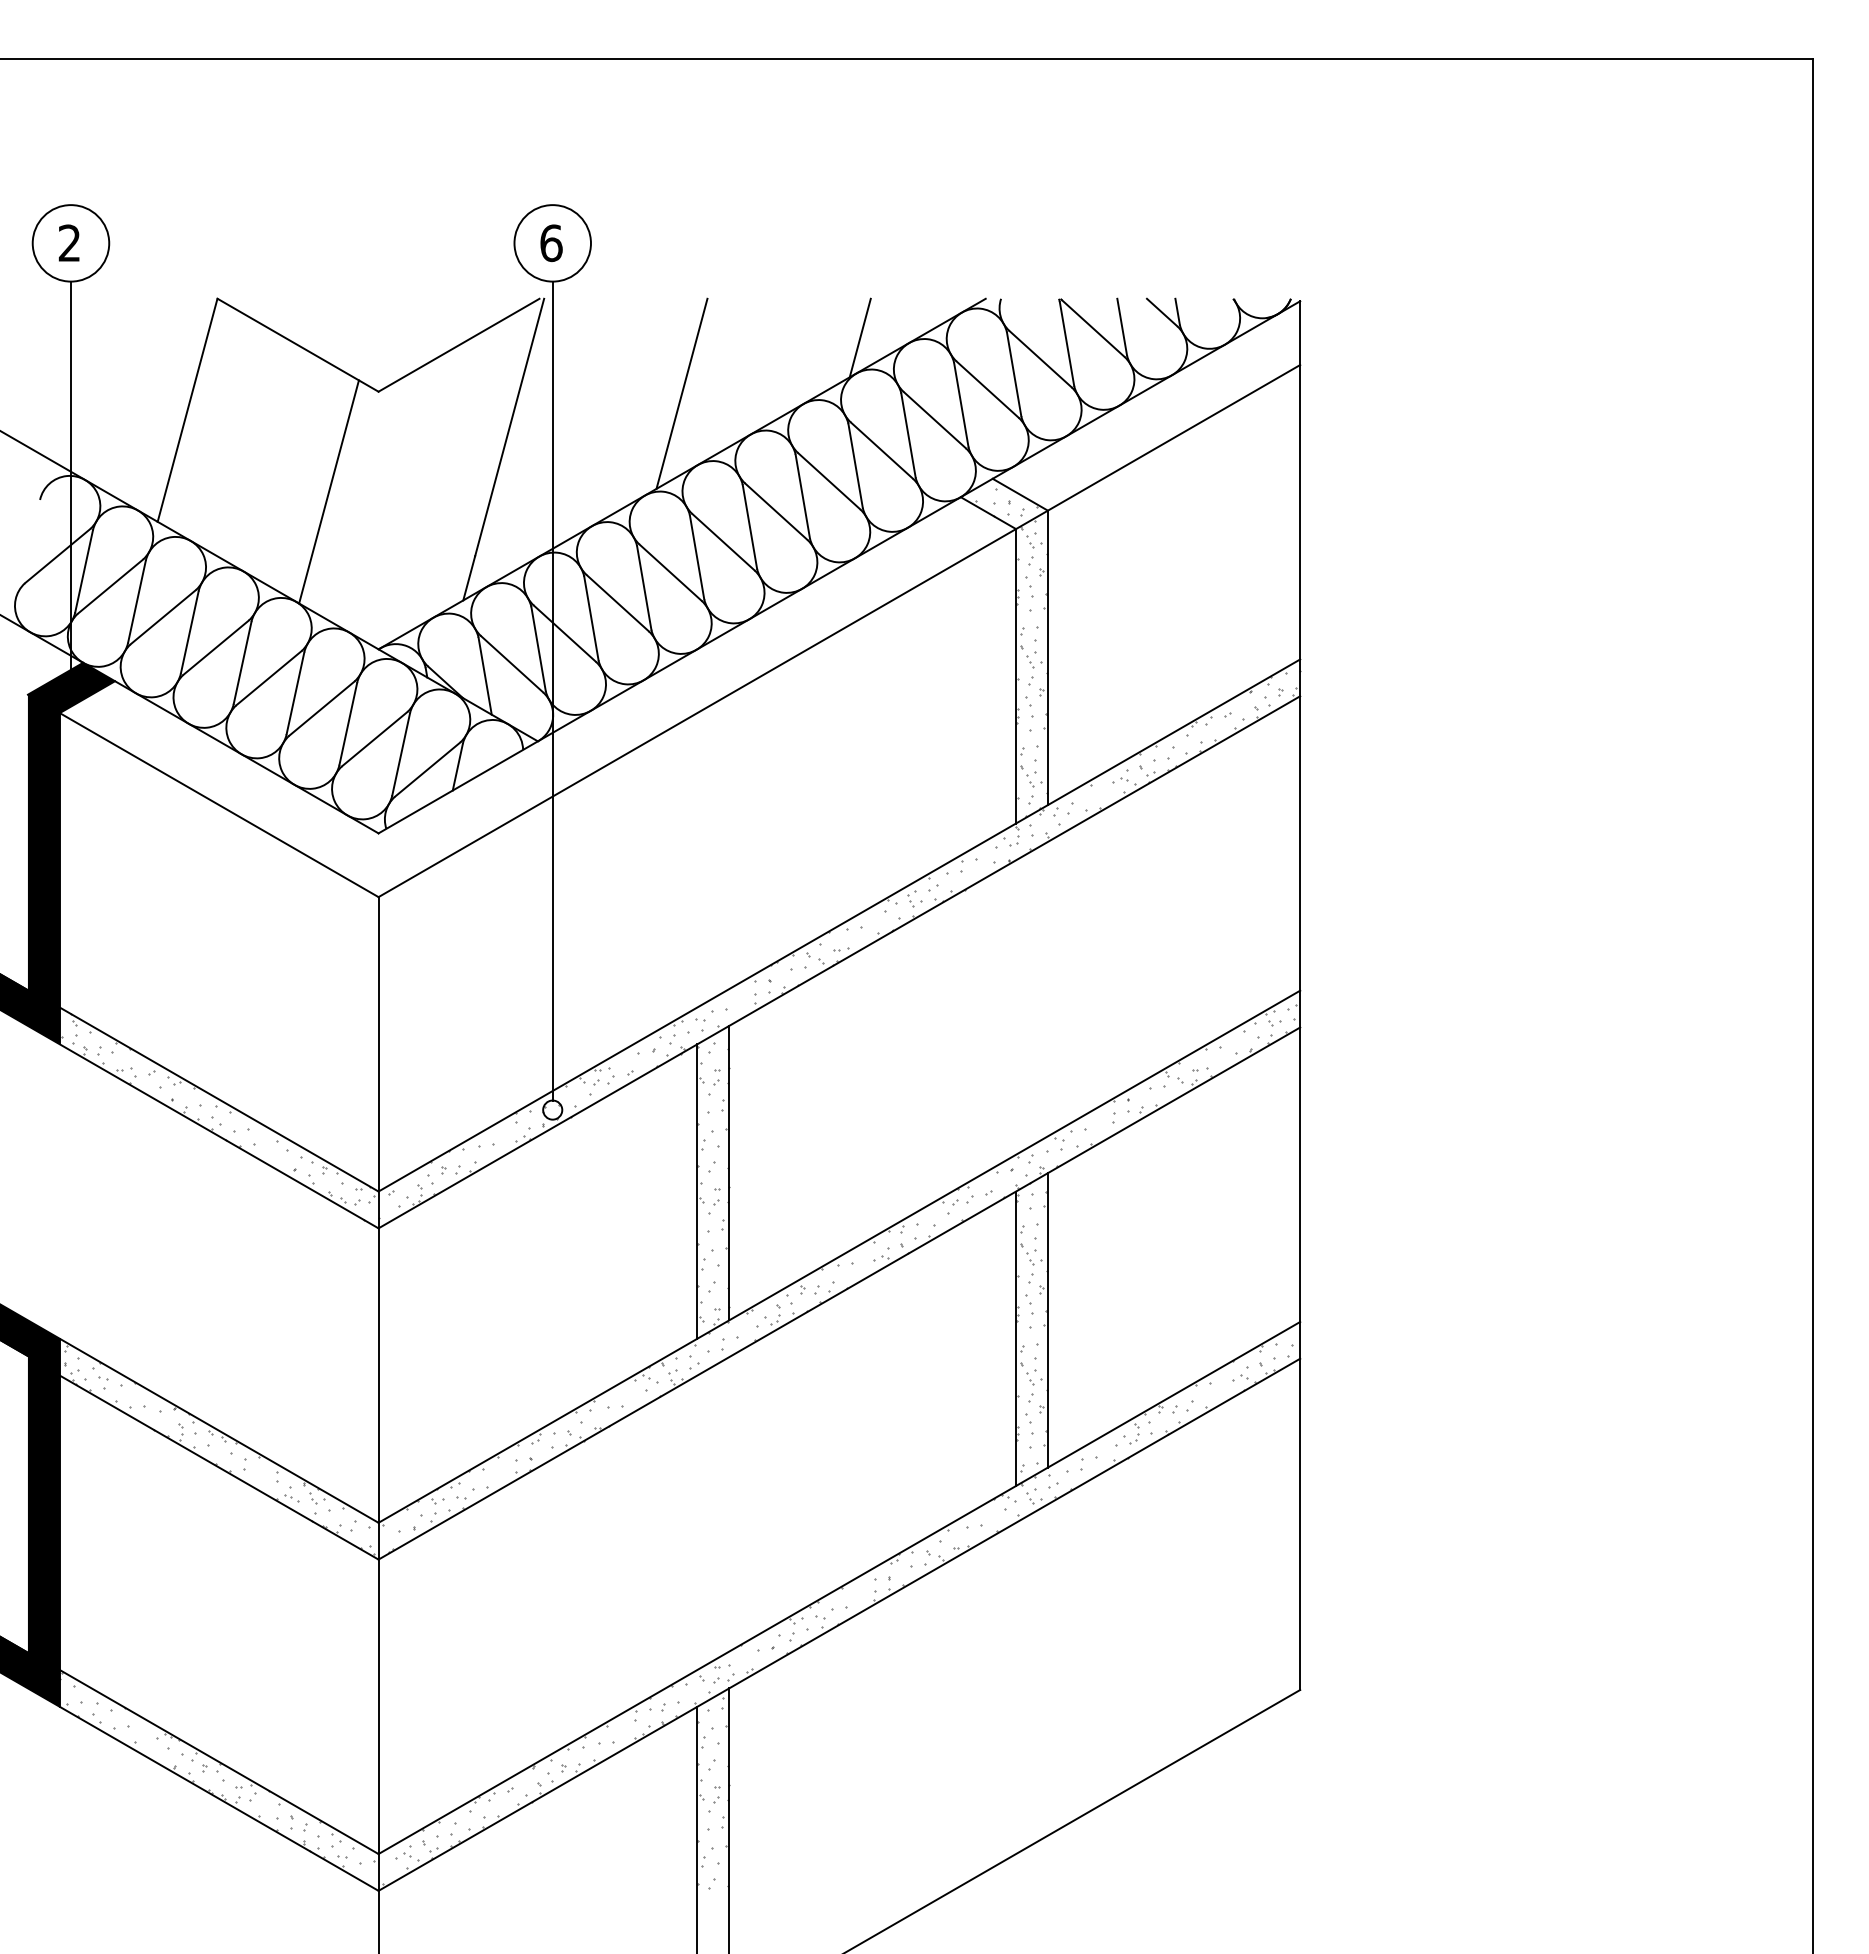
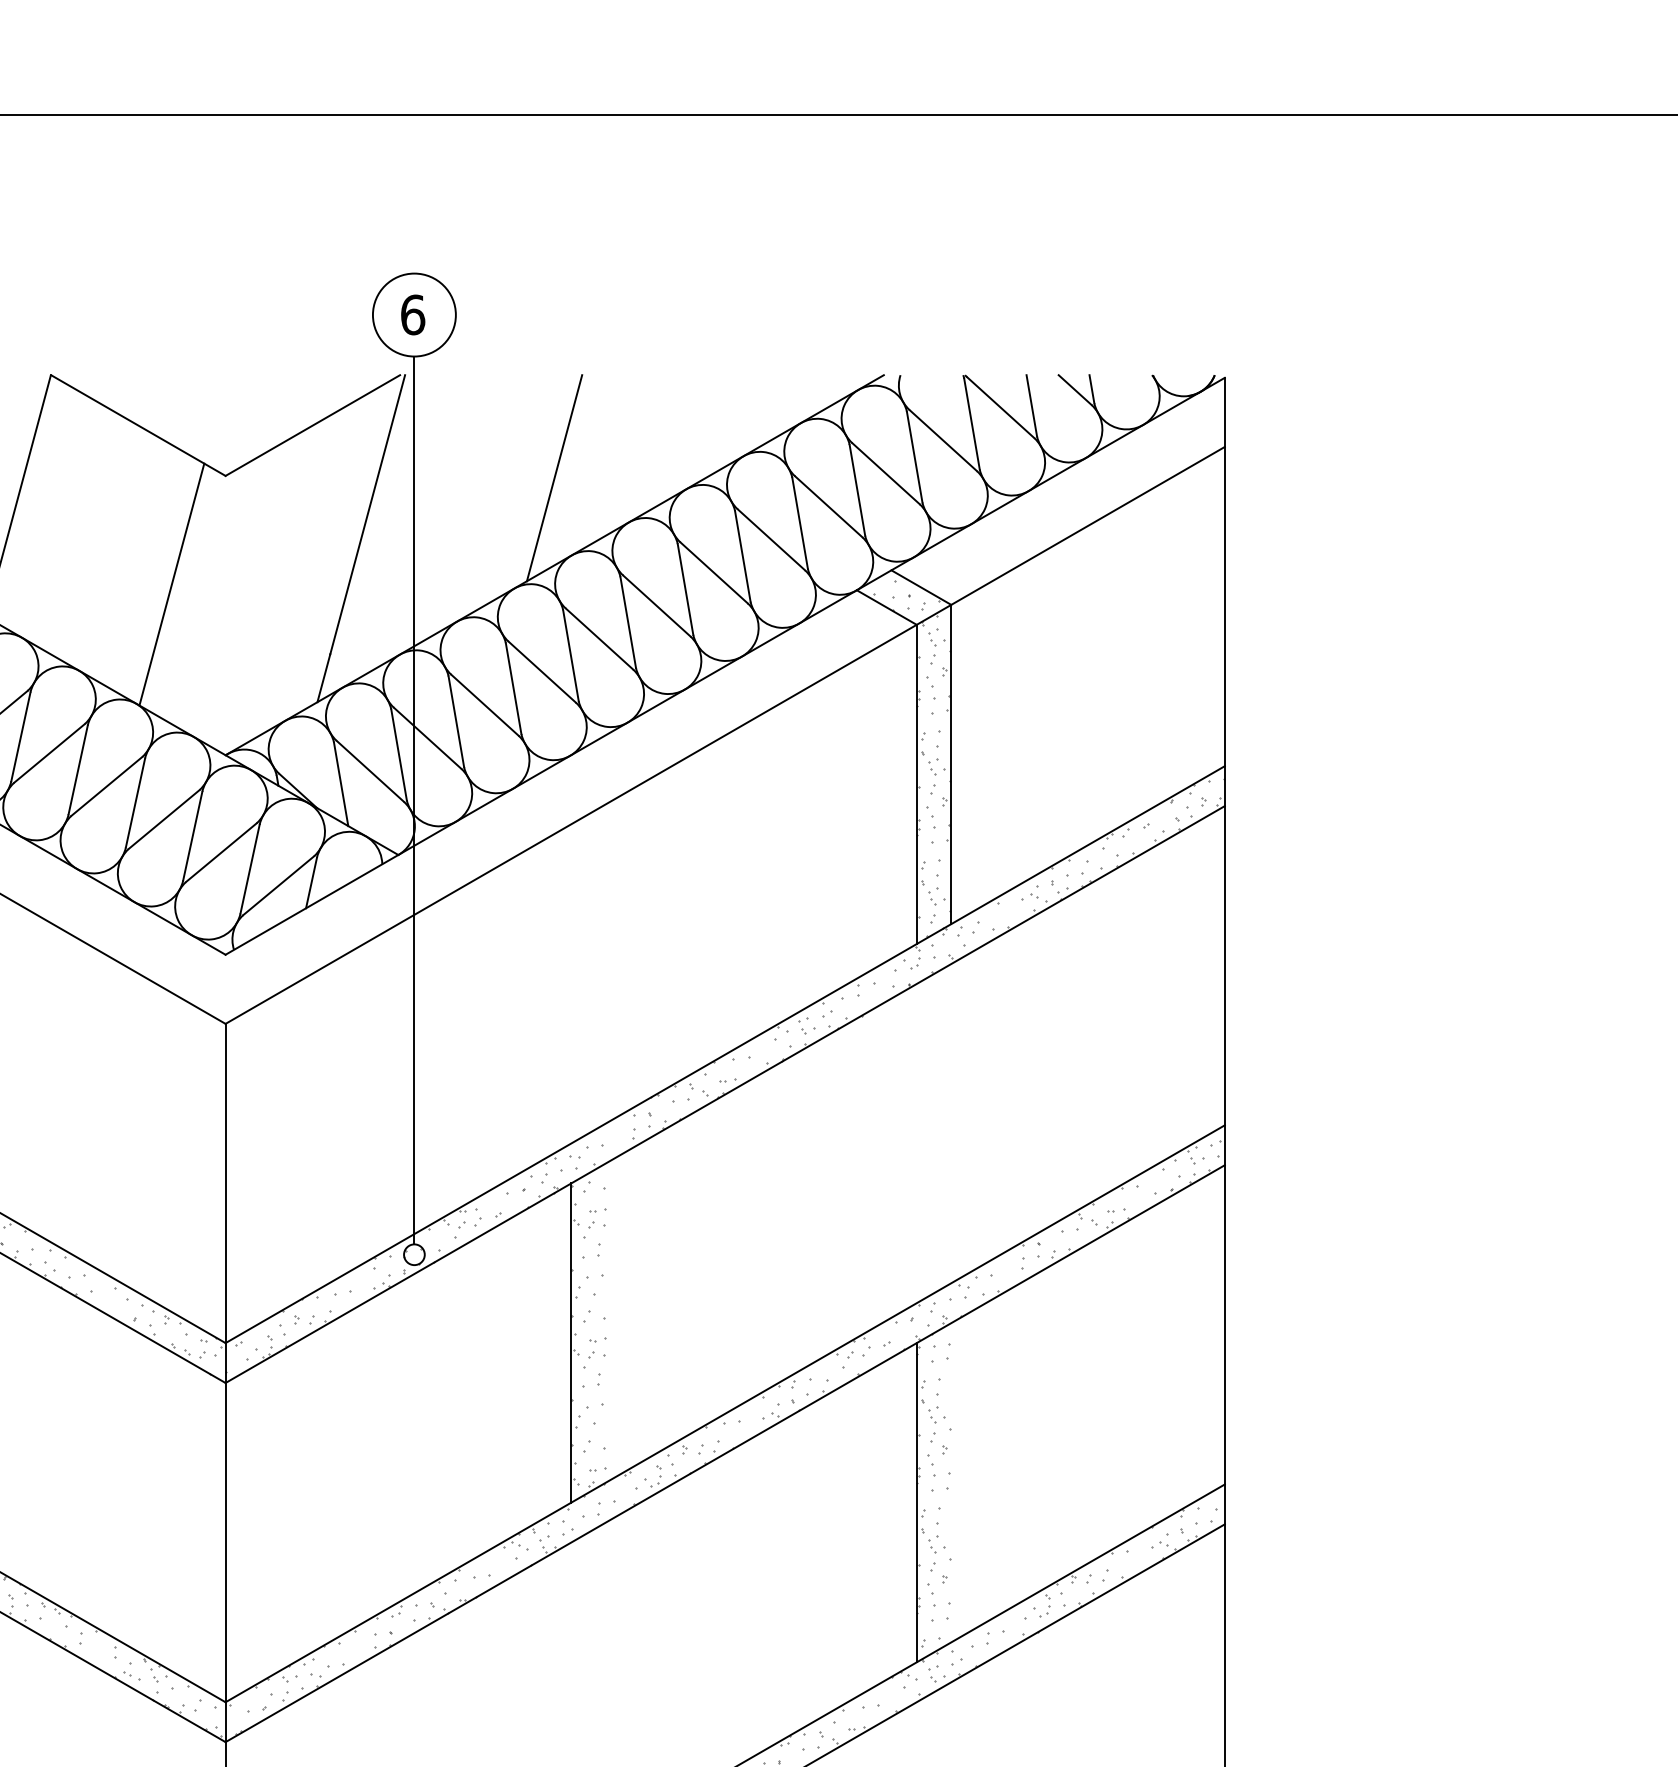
line: (859, 337) -> (747, 417), removed
line: (729, 1172) -> (606, 1322), removed
line: (1047, 1320) -> (950, 1482), removed

